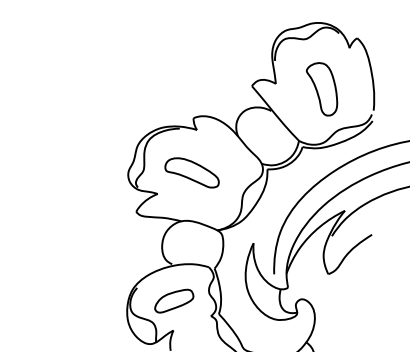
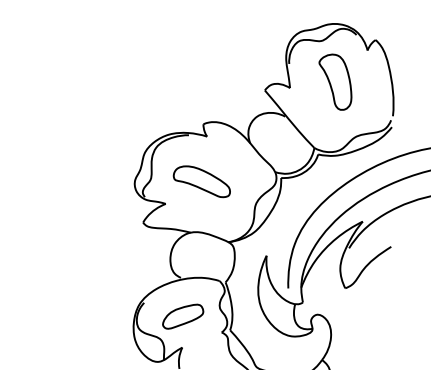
part: (322, 89) -> (335, 82), moved

